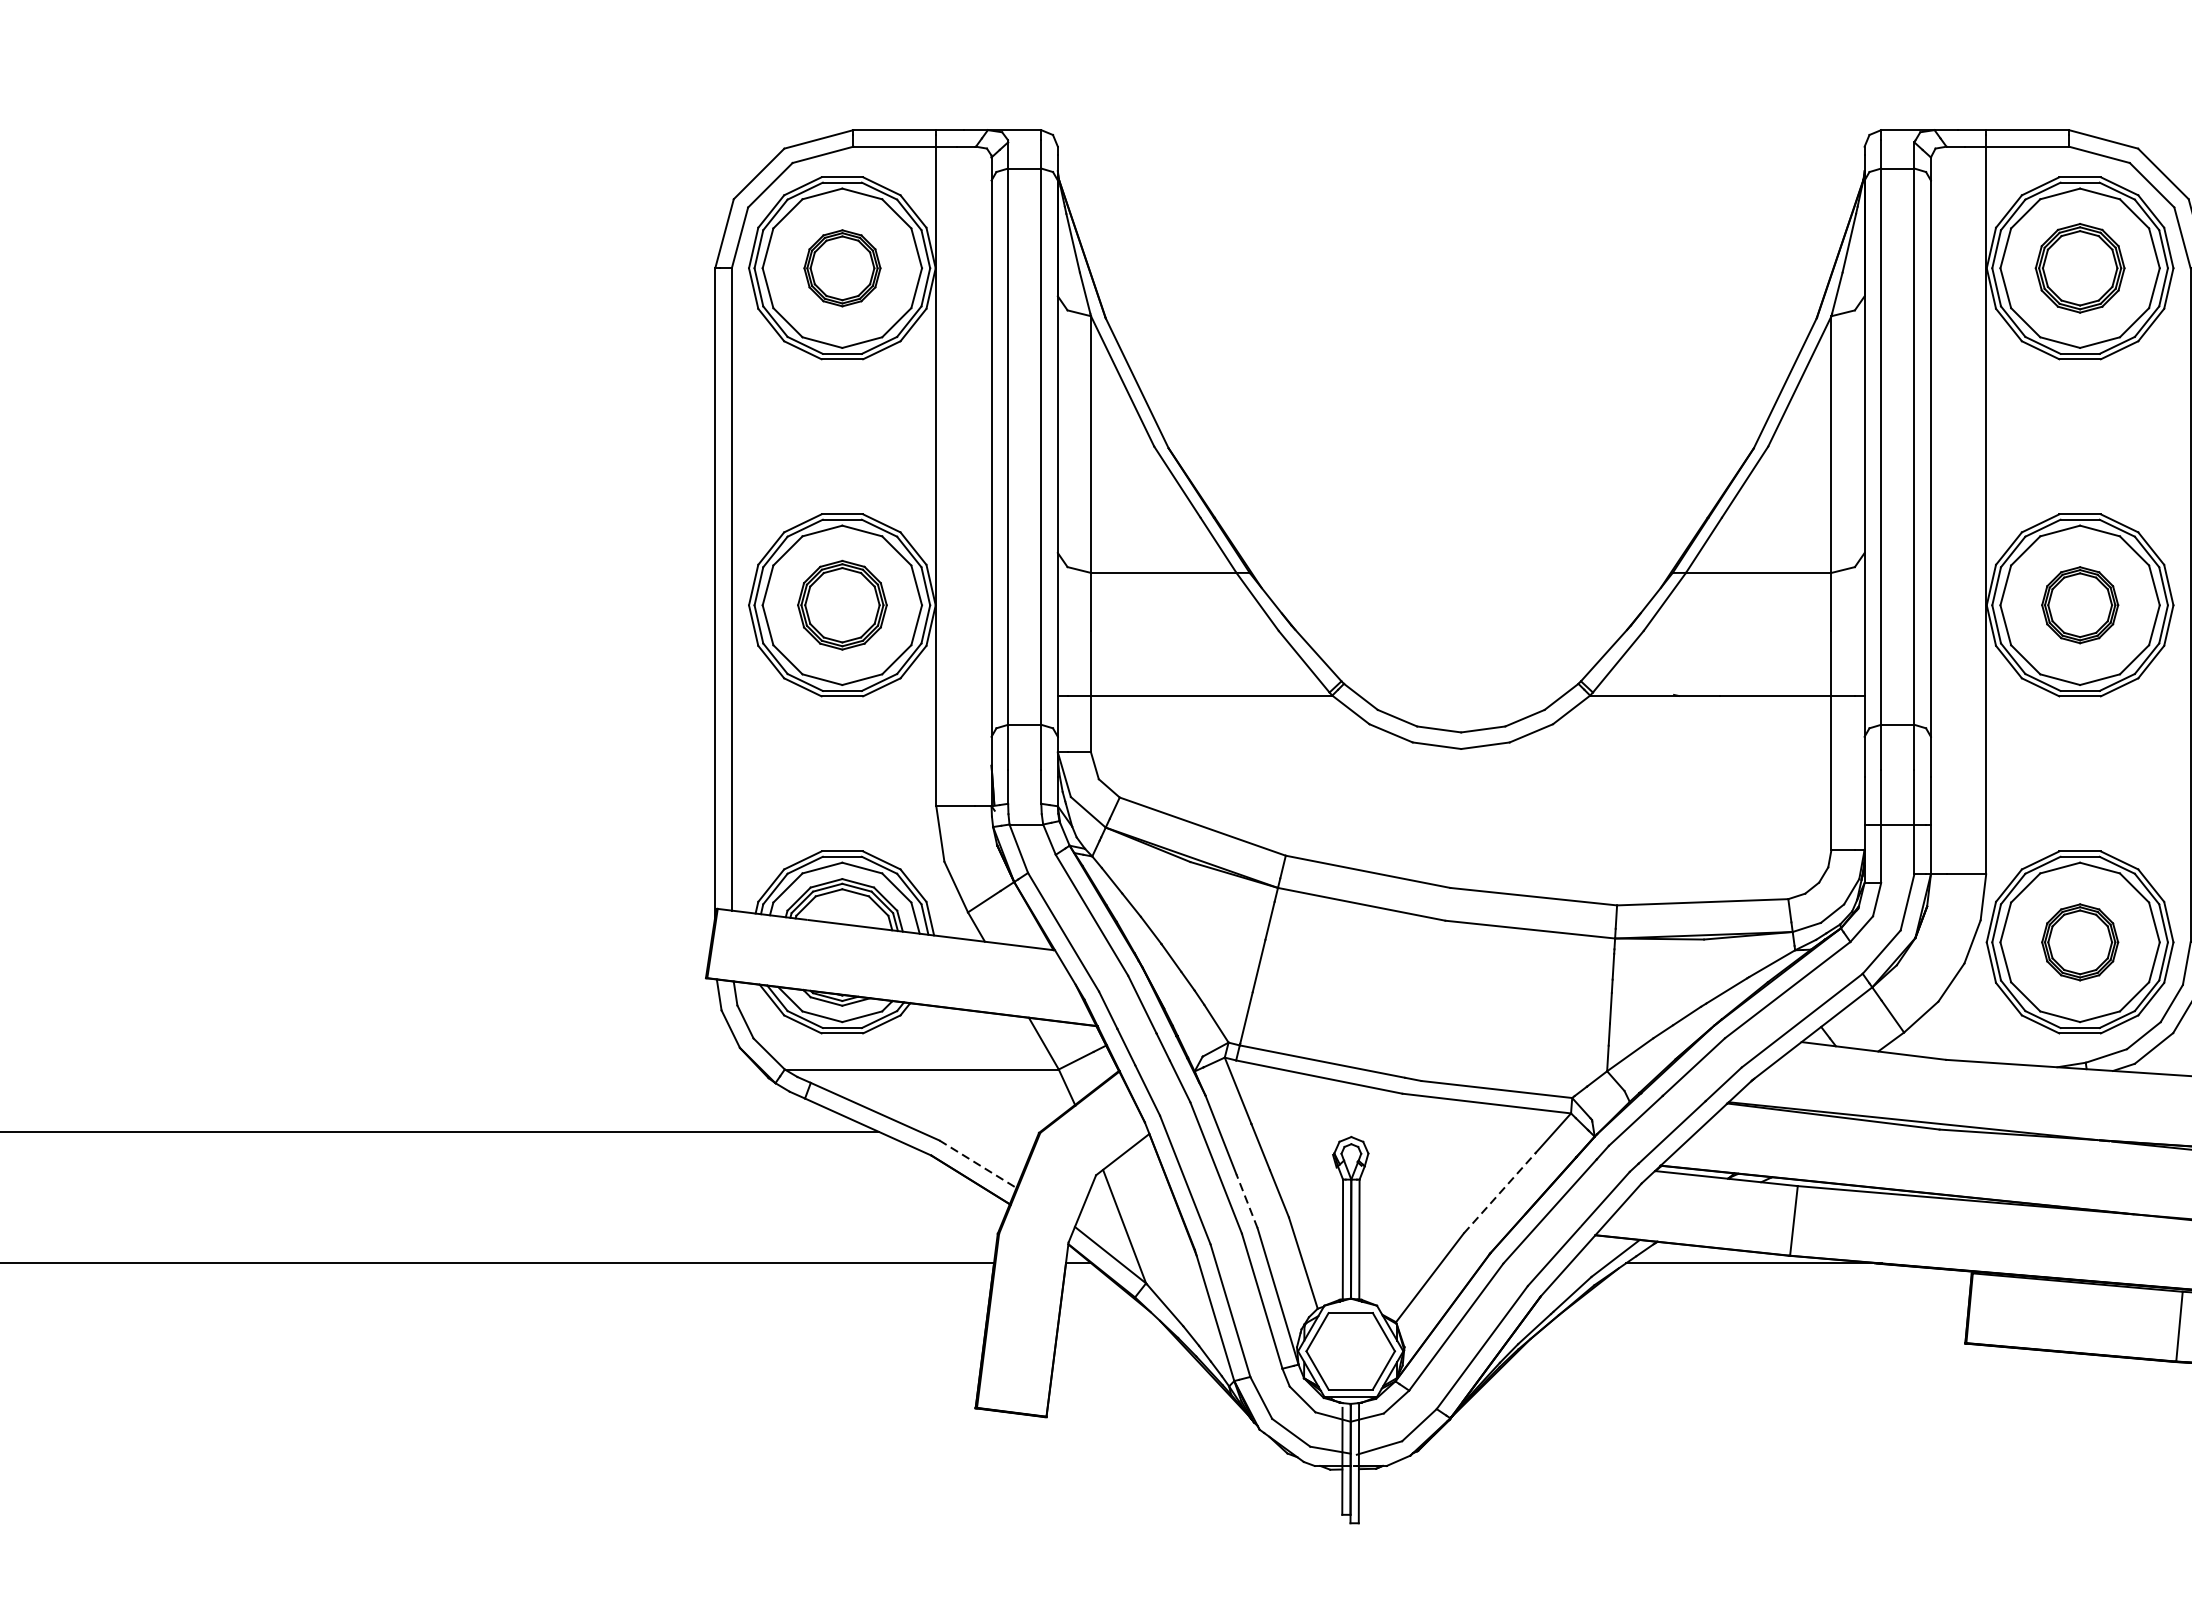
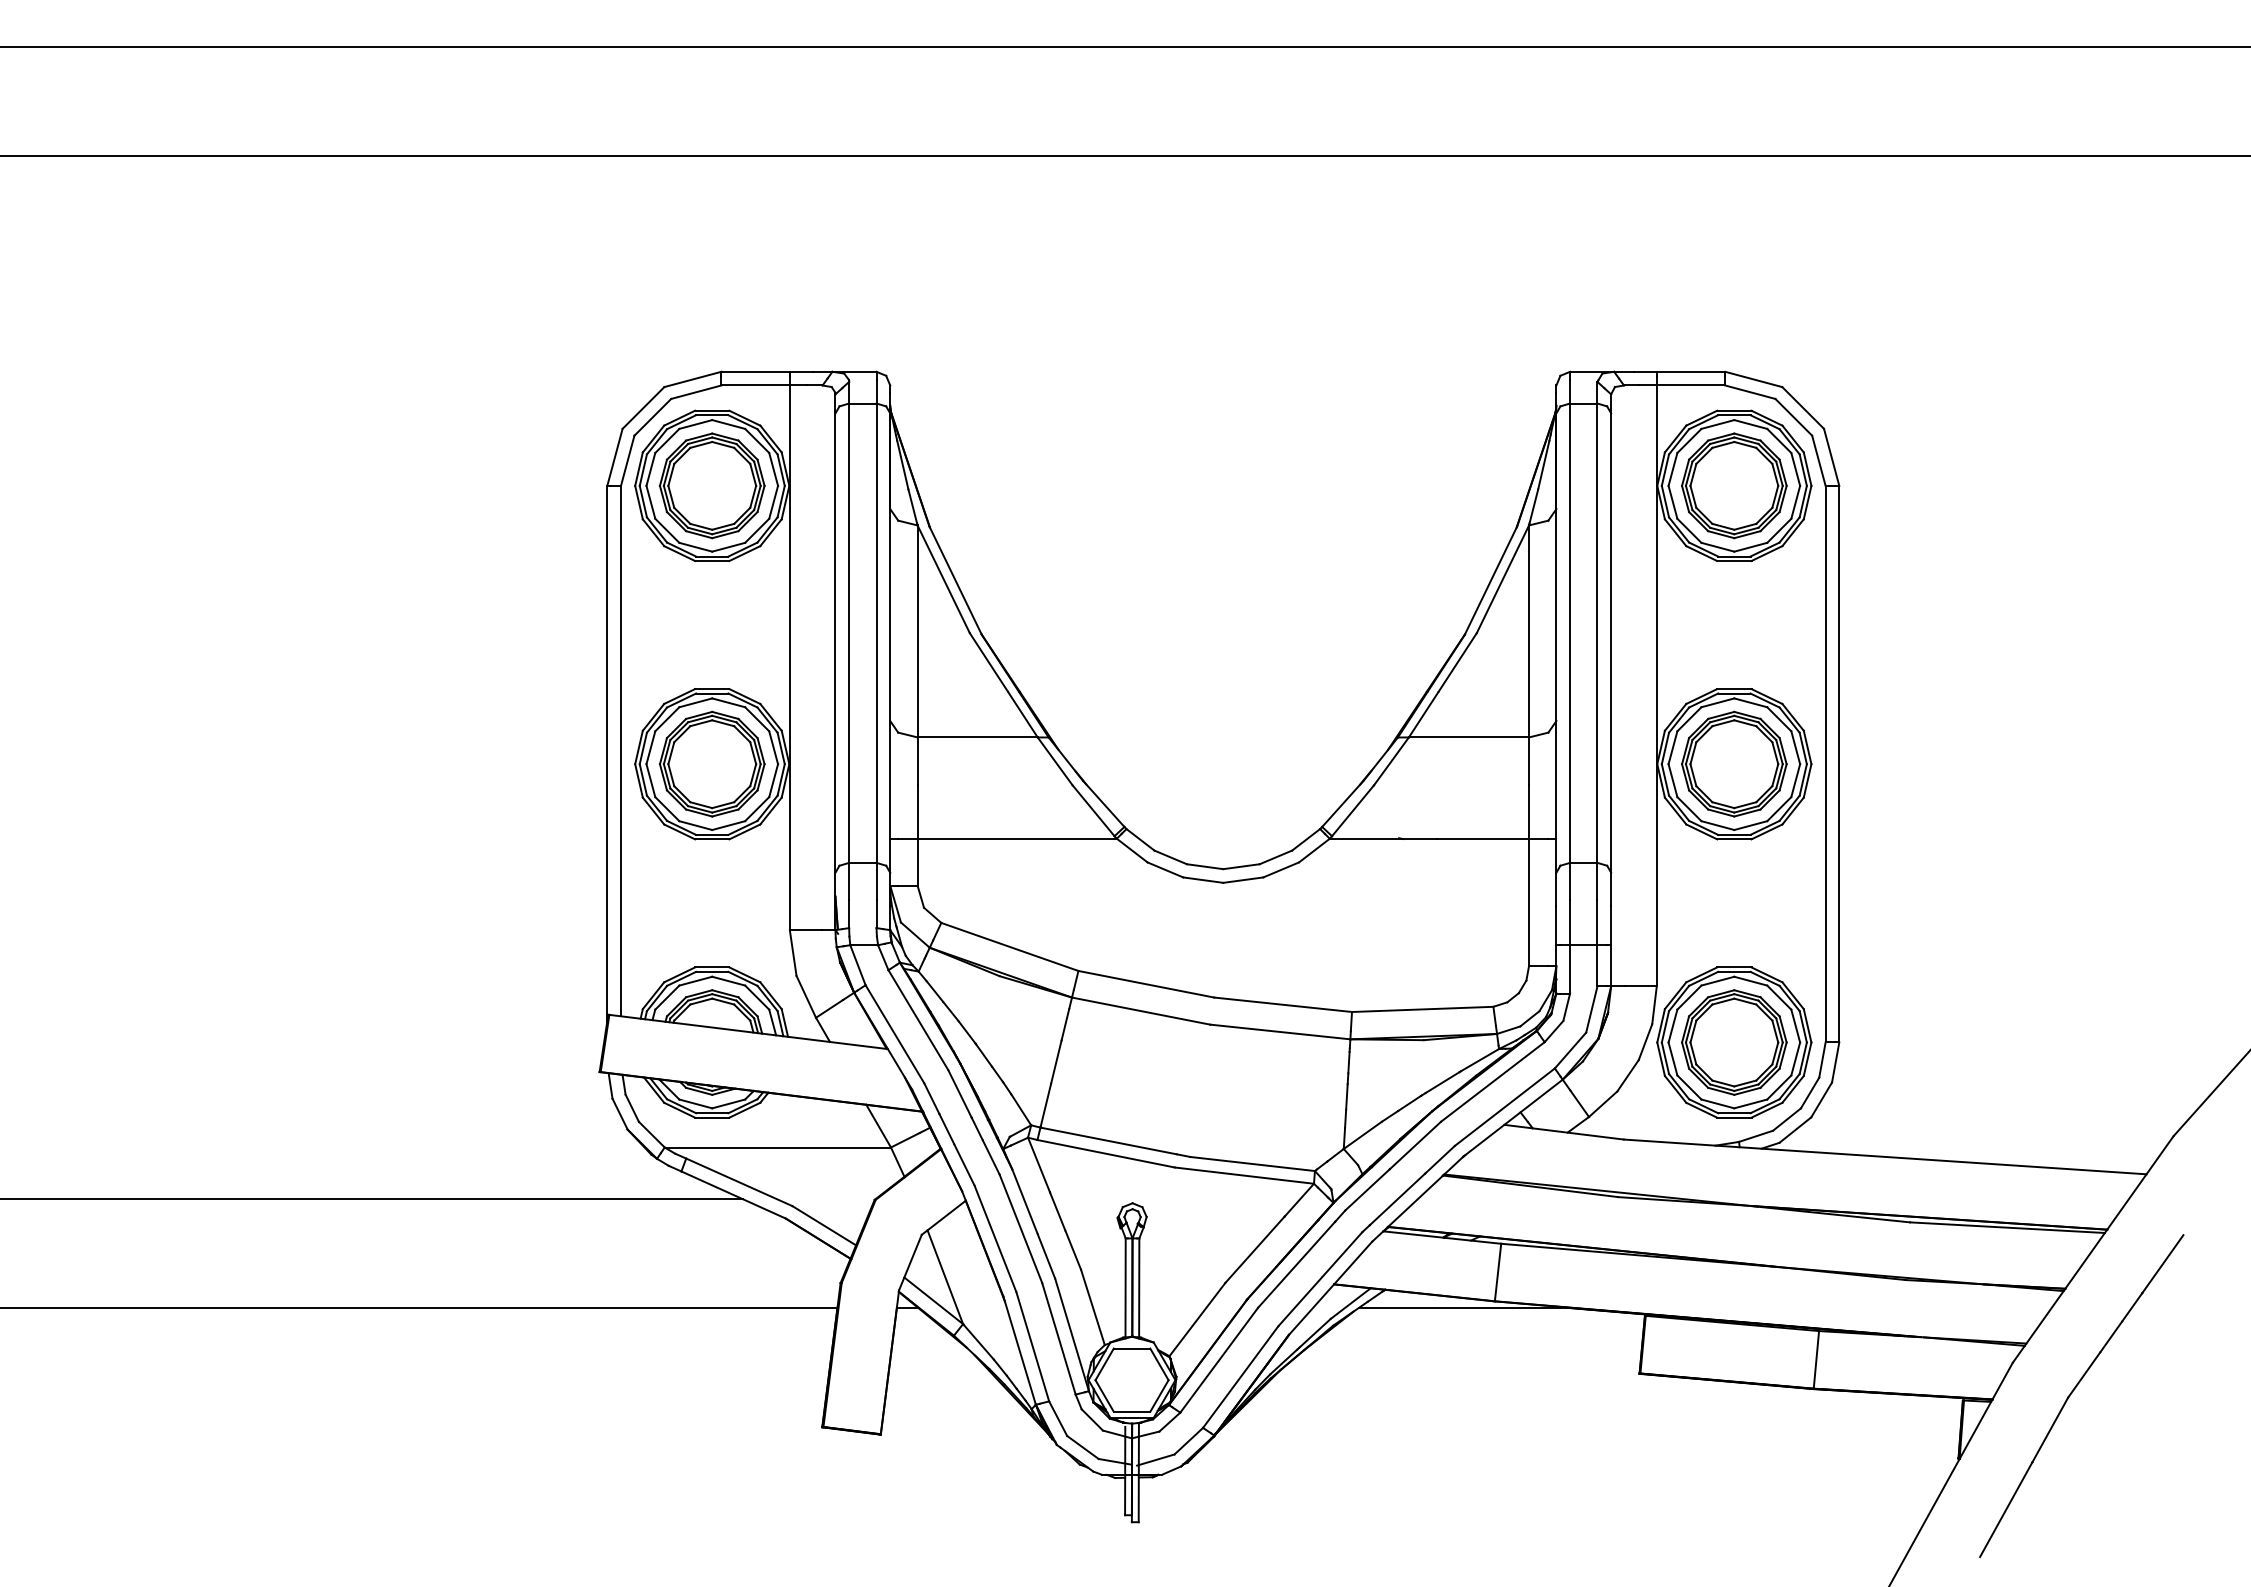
part: (842, 267) -> (712, 485), size x1.67
part: (2080, 267) -> (1734, 485), size x1.43
part: (842, 604) -> (712, 763), size x1.43
part: (2080, 604) -> (1734, 763), size x1.67
part: (2080, 942) -> (1734, 1042), size x1.67
line: (978, 1165) -> (824, 1226), dashed -> solid
line: (1500, 1193) -> (1255, 1249), dashed -> solid
line: (1247, 1201) -> (1046, 1256), dashed -> solid

